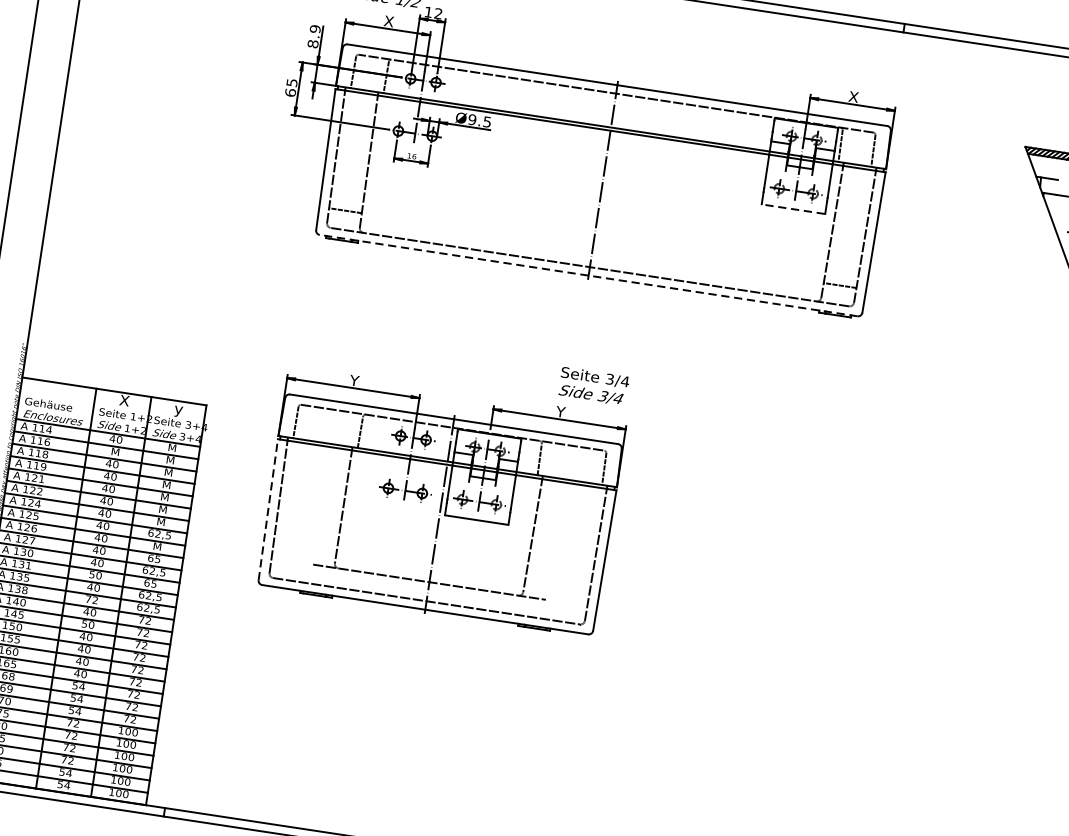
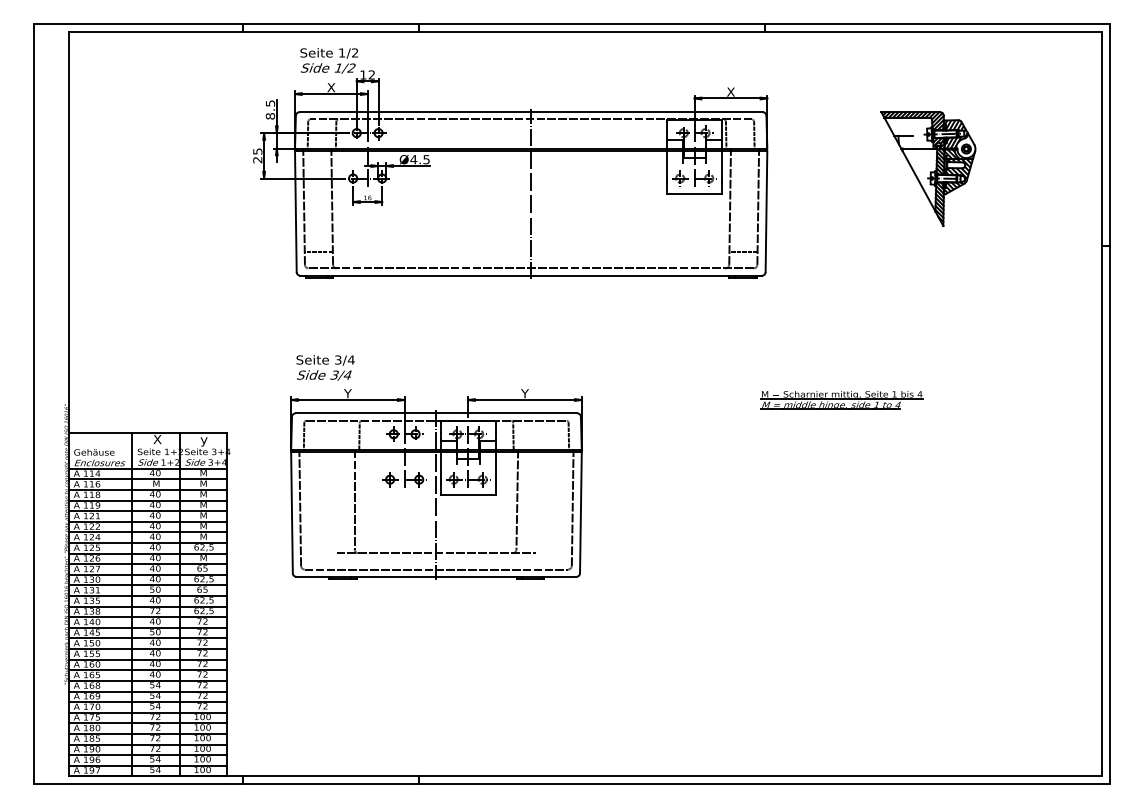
text: (314, 28) -> (269, 103), 8.9 -> 8.5
text: (290, 92) -> (257, 159), 65 -> 25
text: (472, 119) -> (413, 159), Ø9.5 -> Ø4.5
line: (793, 208) -> (694, 193), dashed -> solid
line: (589, 275) -> (531, 275), dashed -> solid
text: (593, 385) -> (325, 367), moved
part: (928, 475) -> (841, 400), added
line: (267, 509) -> (291, 512), dashed -> solid

